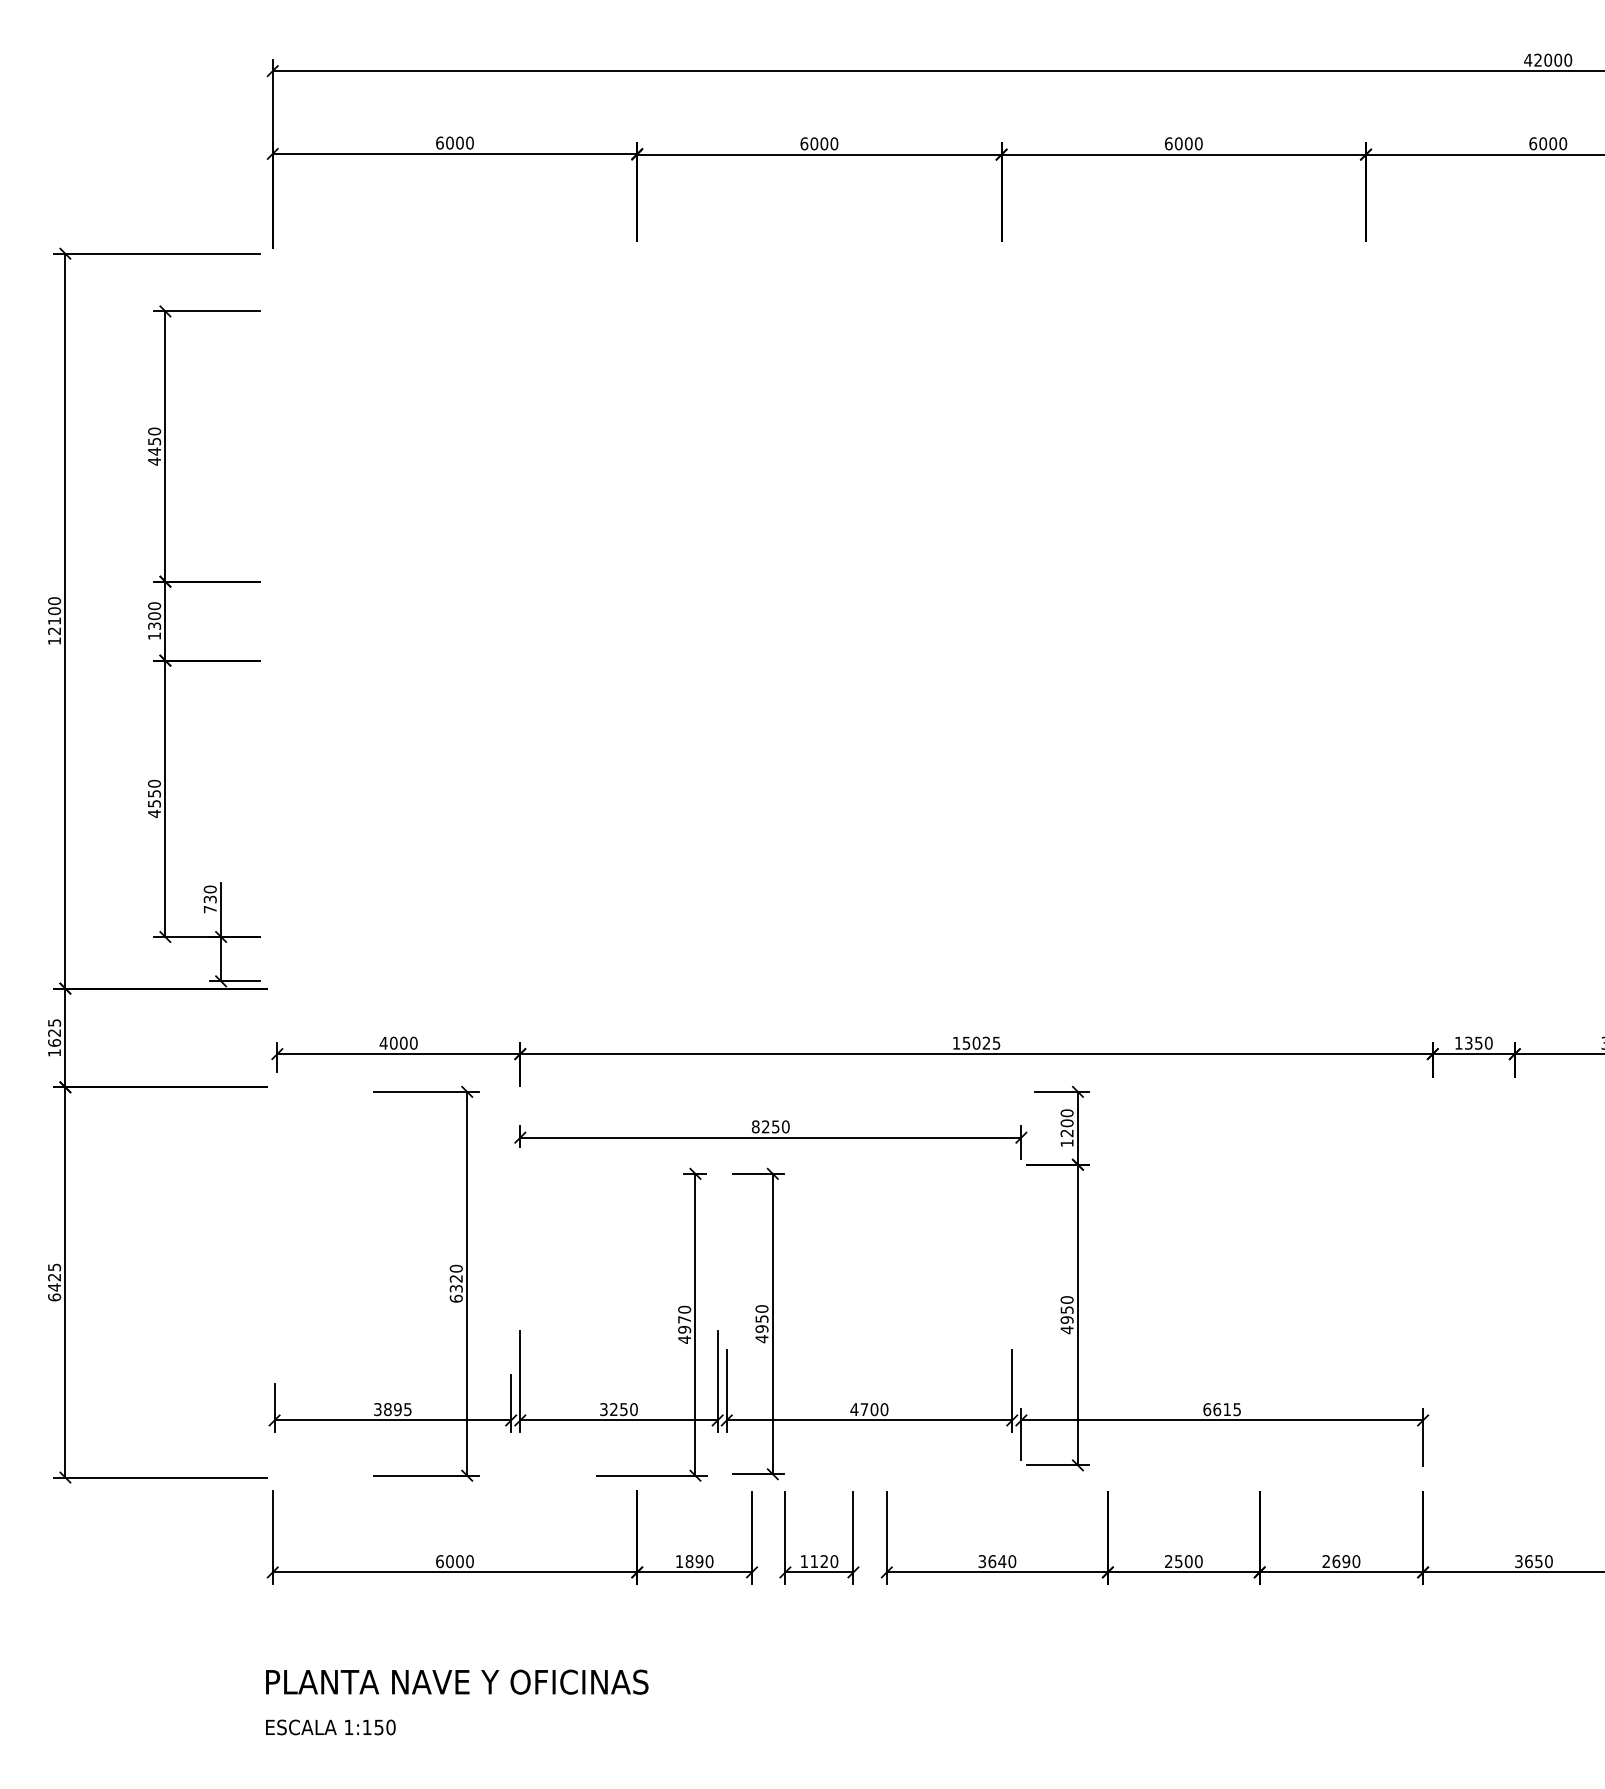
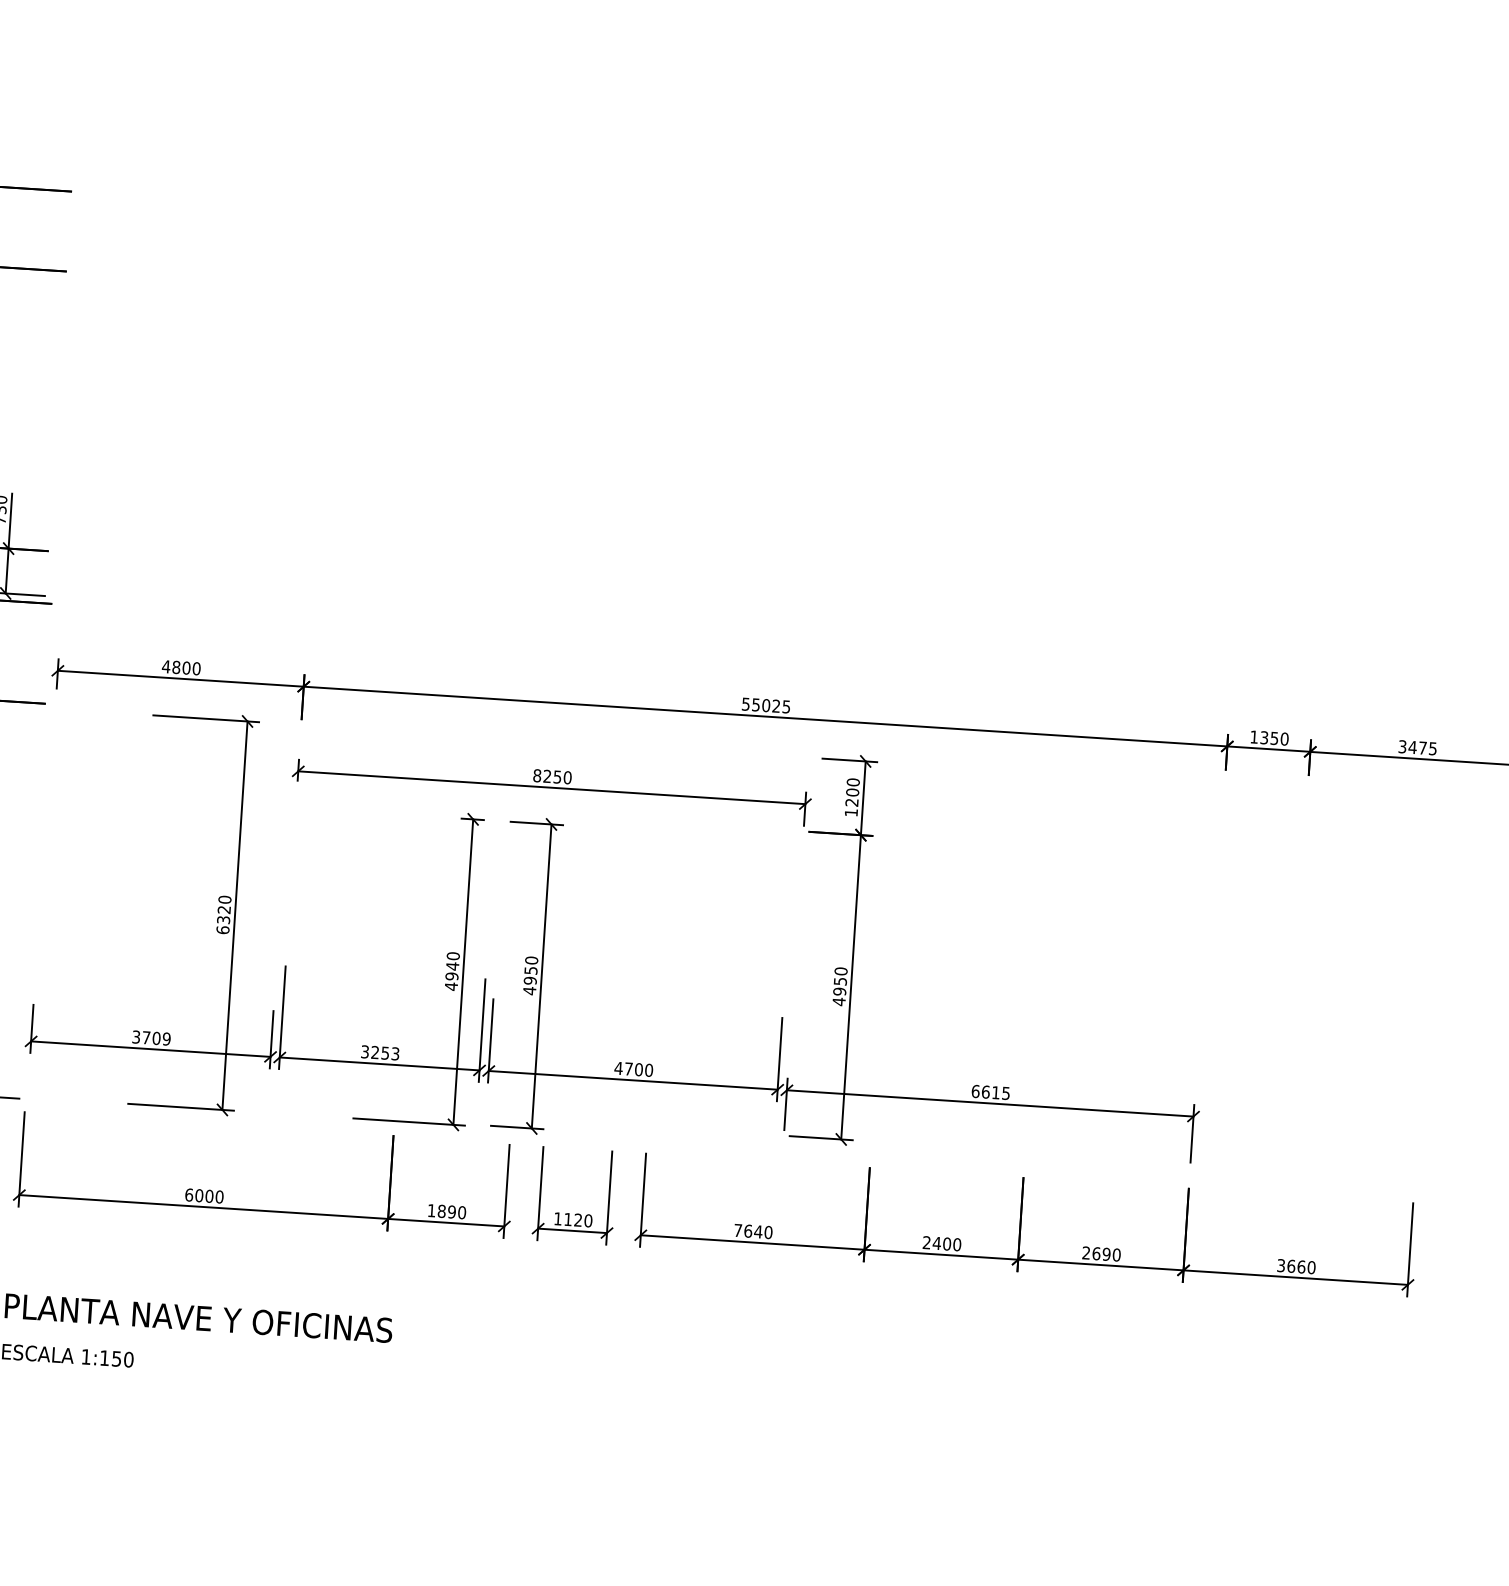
text: (956, 1042) -> (745, 703), 15025 -> 55025
text: (393, 1043) -> (176, 667), 4000 -> 4800
text: (684, 1319) -> (452, 966), 4970 -> 4940
text: (397, 1409) -> (156, 1038), 3895 -> 3709
text: (633, 1409) -> (395, 1053), 3250 -> 3253
text: (981, 1561) -> (737, 1230), 3640 -> 7640
text: (1178, 1561) -> (936, 1243), 2500 -> 2400
text: (1538, 1561) -> (1301, 1266), 3650 -> 3660

